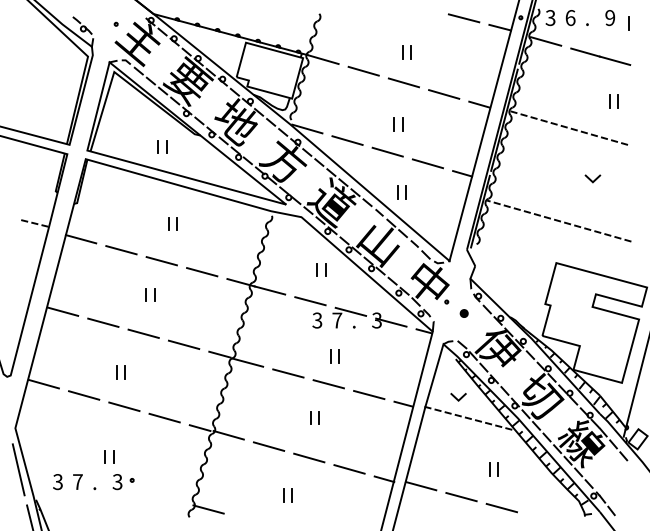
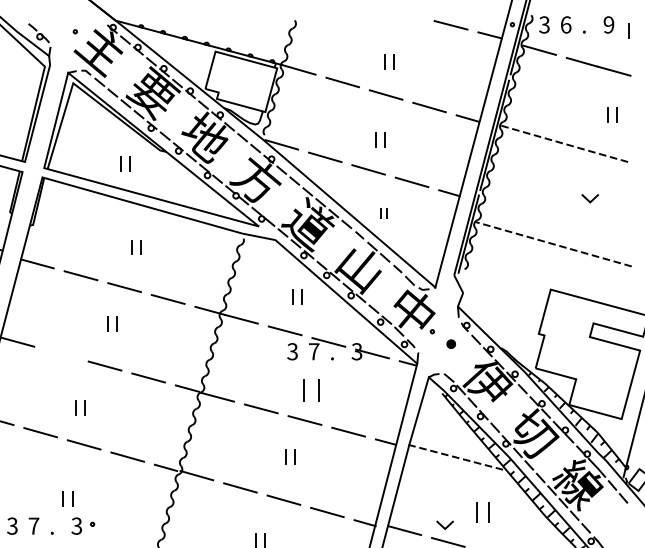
part: (401, 192) -> (383, 213), size x0.6
line: (103, 322) -> (61, 353), removed
part: (334, 356) -> (311, 390), size x1.6
line: (457, 398) -> (443, 526), moved
part: (493, 469) -> (482, 512), size x1.4

